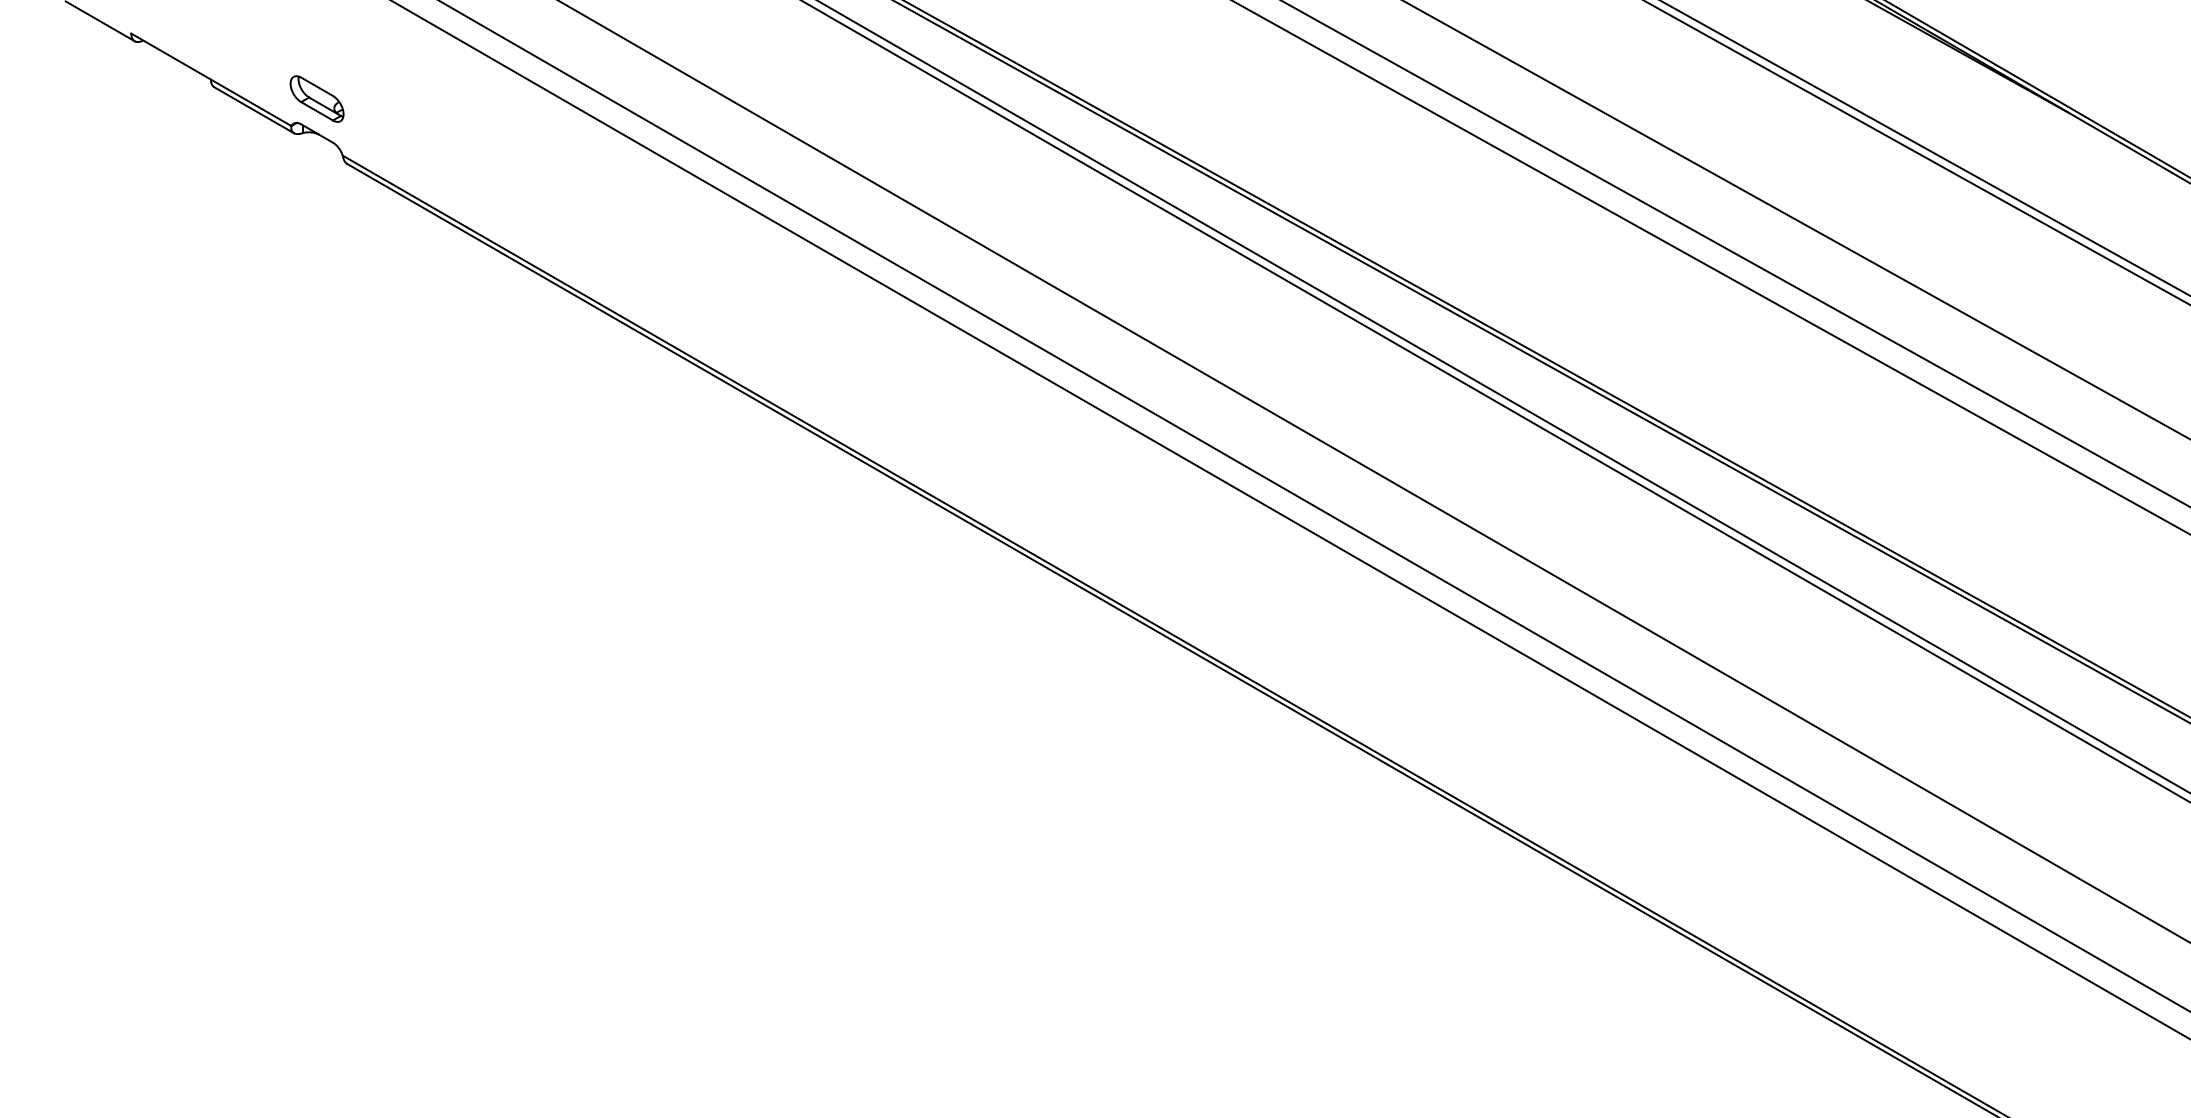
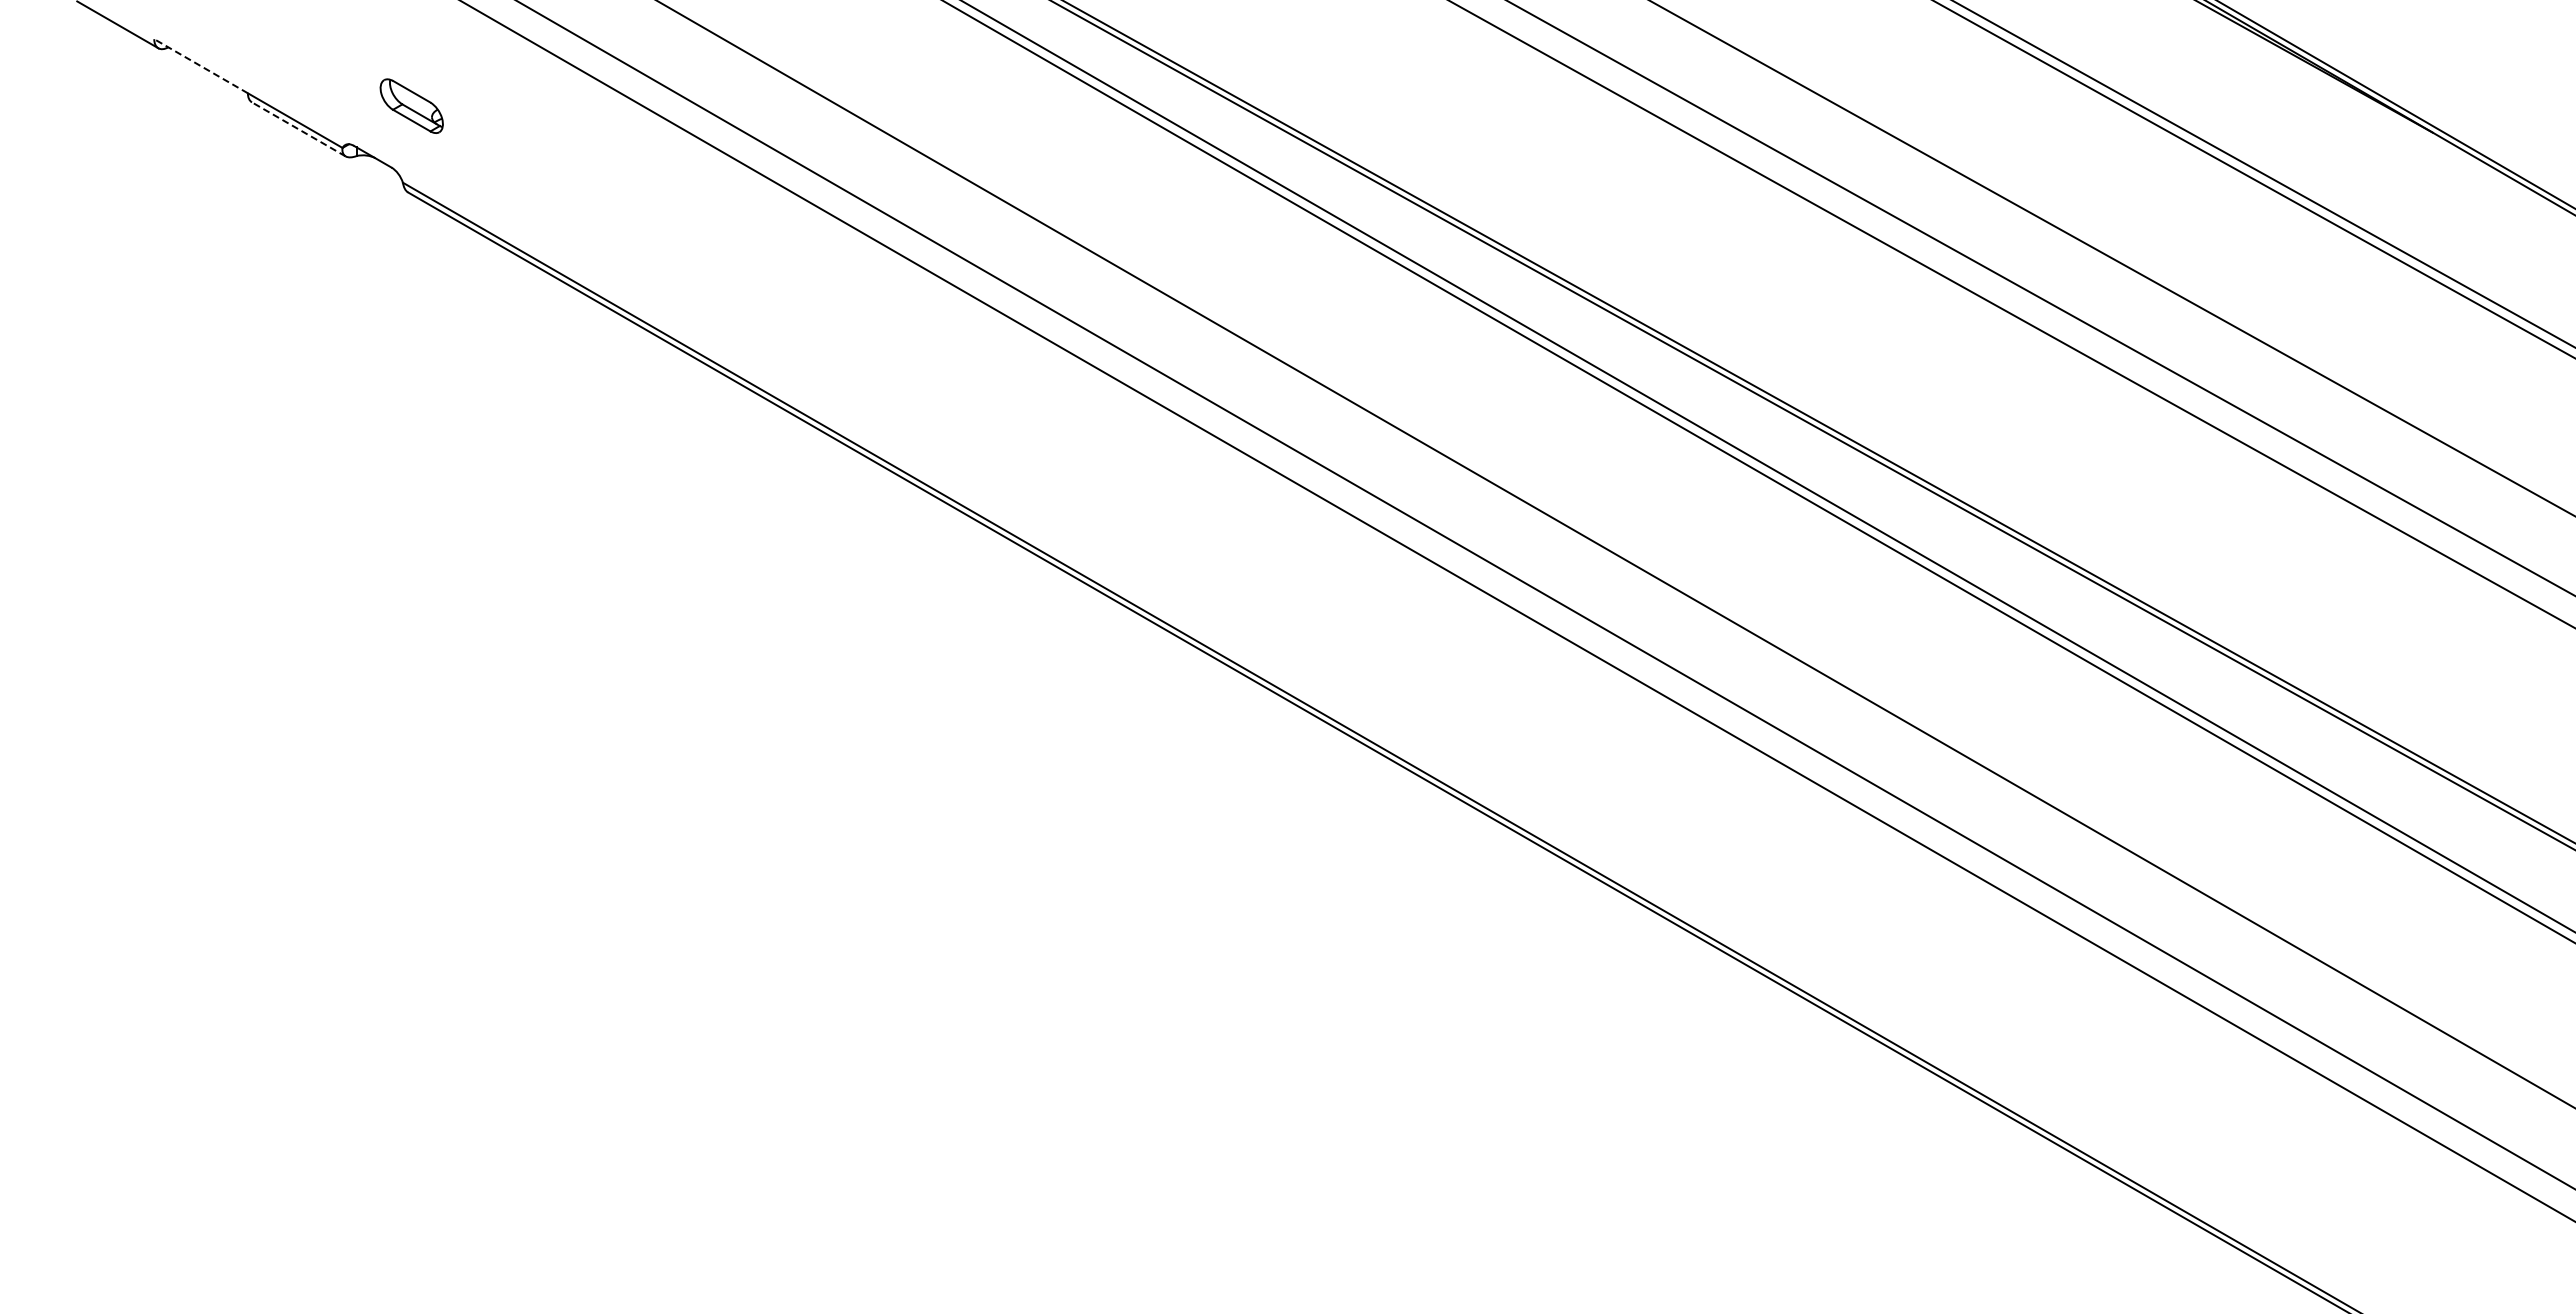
line: (170, 56) -> (200, 66), solid -> dashed
part: (316, 98) -> (411, 105), moved
line: (253, 110) -> (298, 129), solid -> dashed

